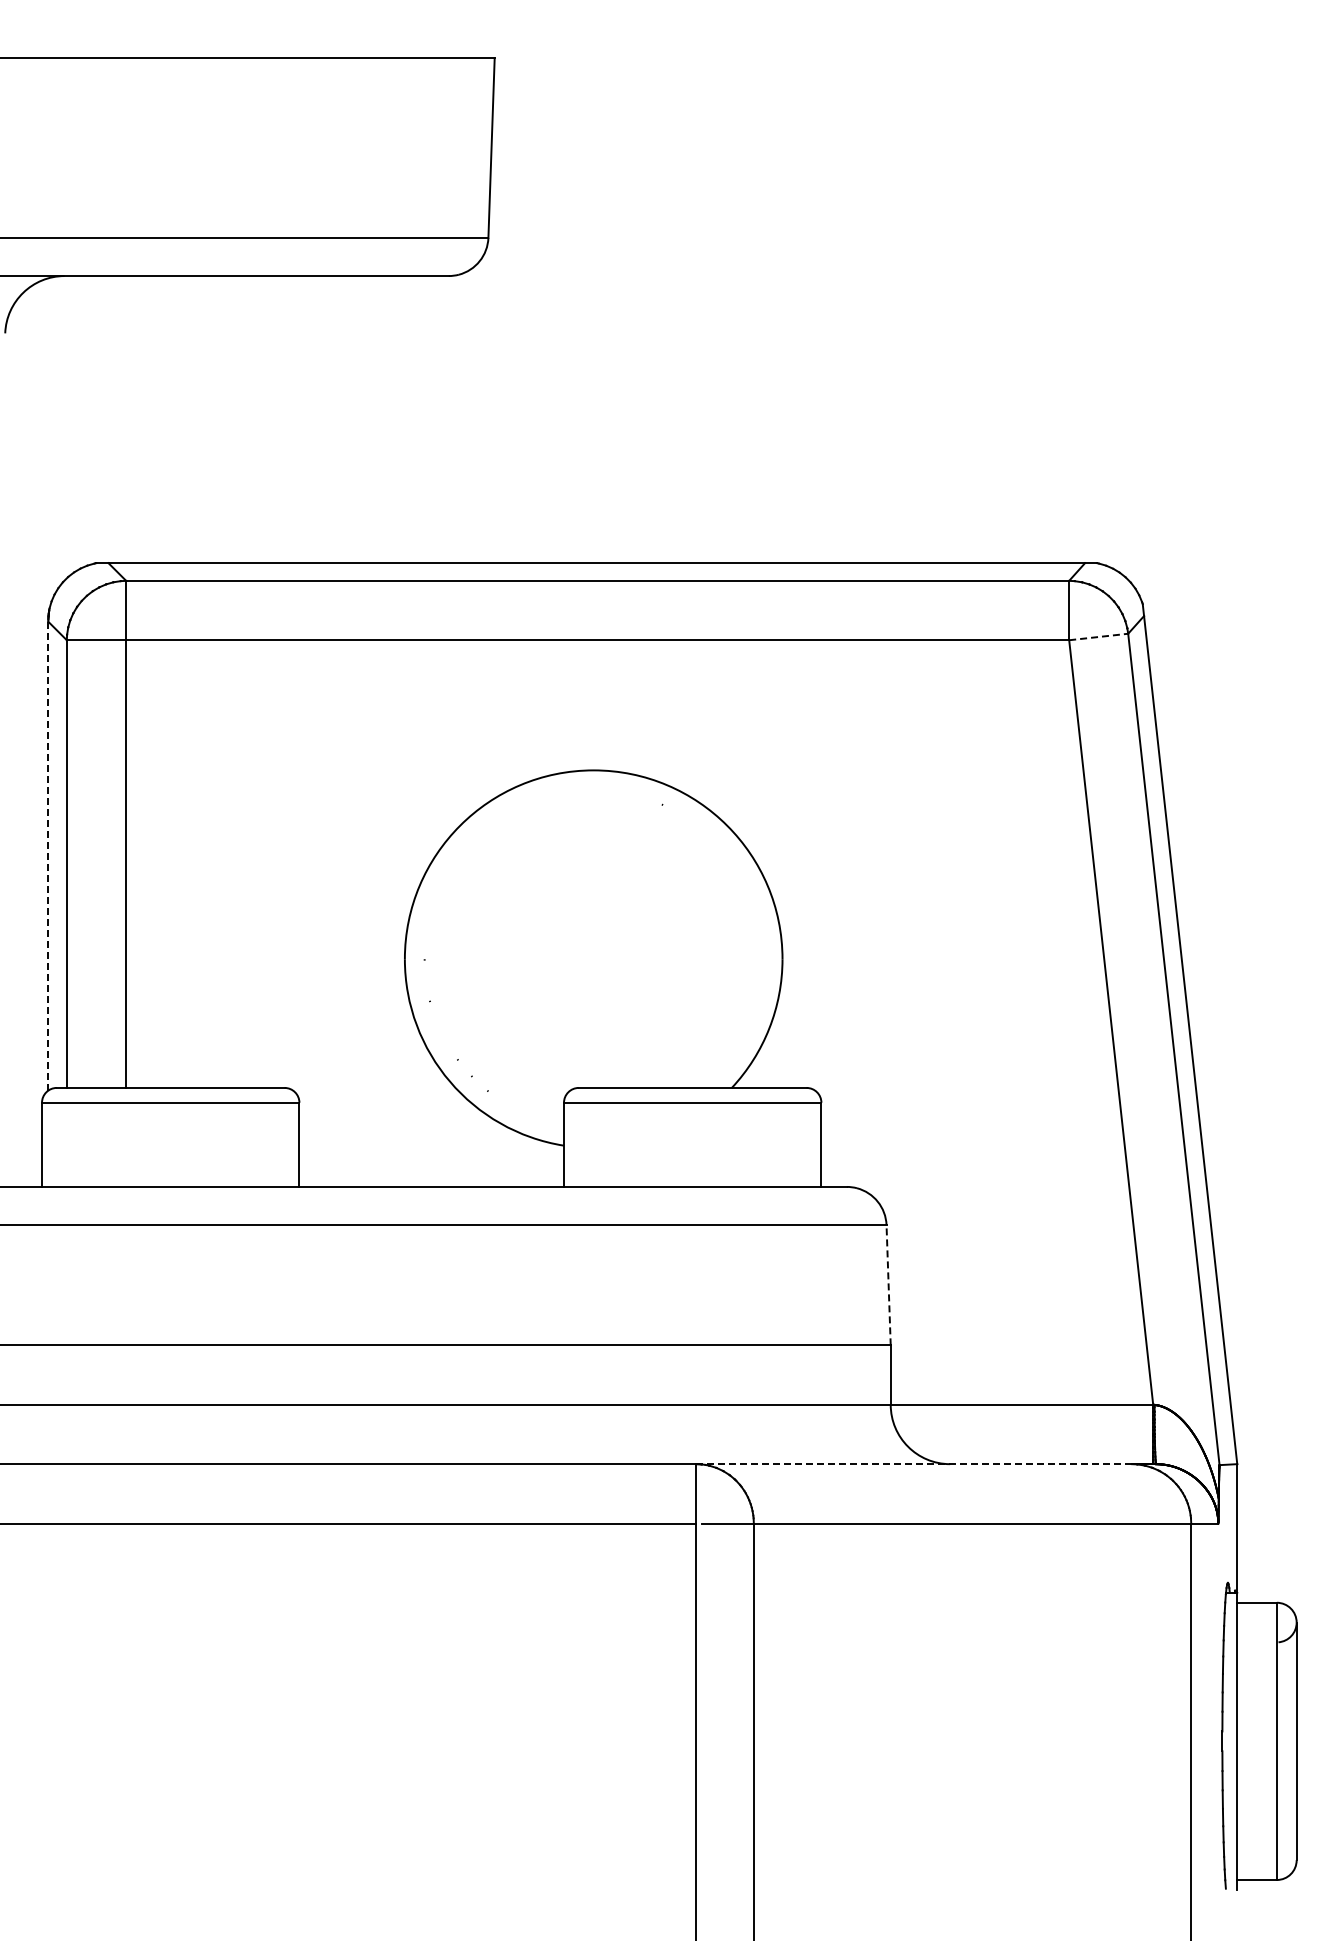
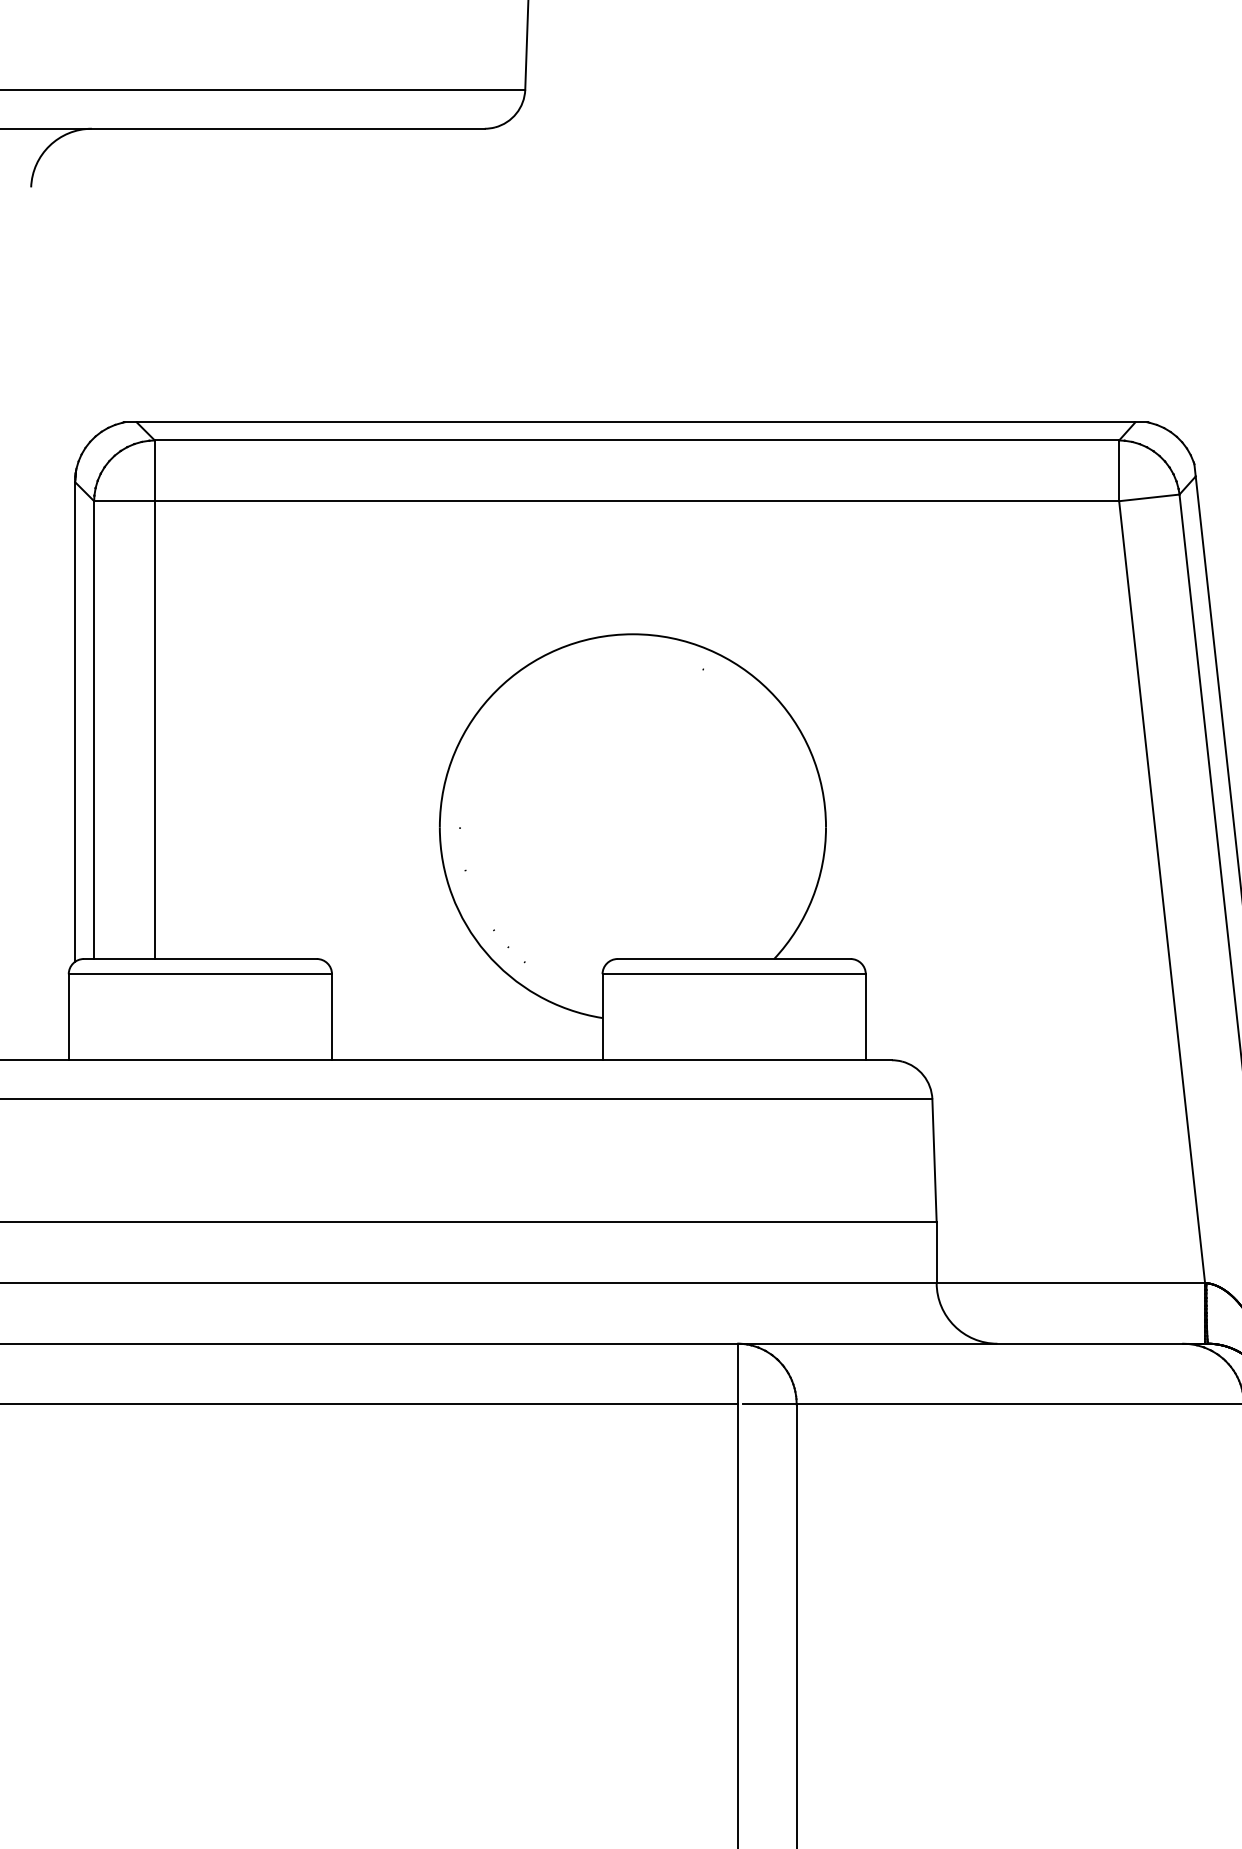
line: (1098, 637) -> (1149, 498), dashed -> solid
line: (48, 856) -> (75, 722), dashed -> solid
line: (888, 1284) -> (934, 1160), dashed -> solid
line: (914, 1464) -> (960, 1344), dashed -> solid

